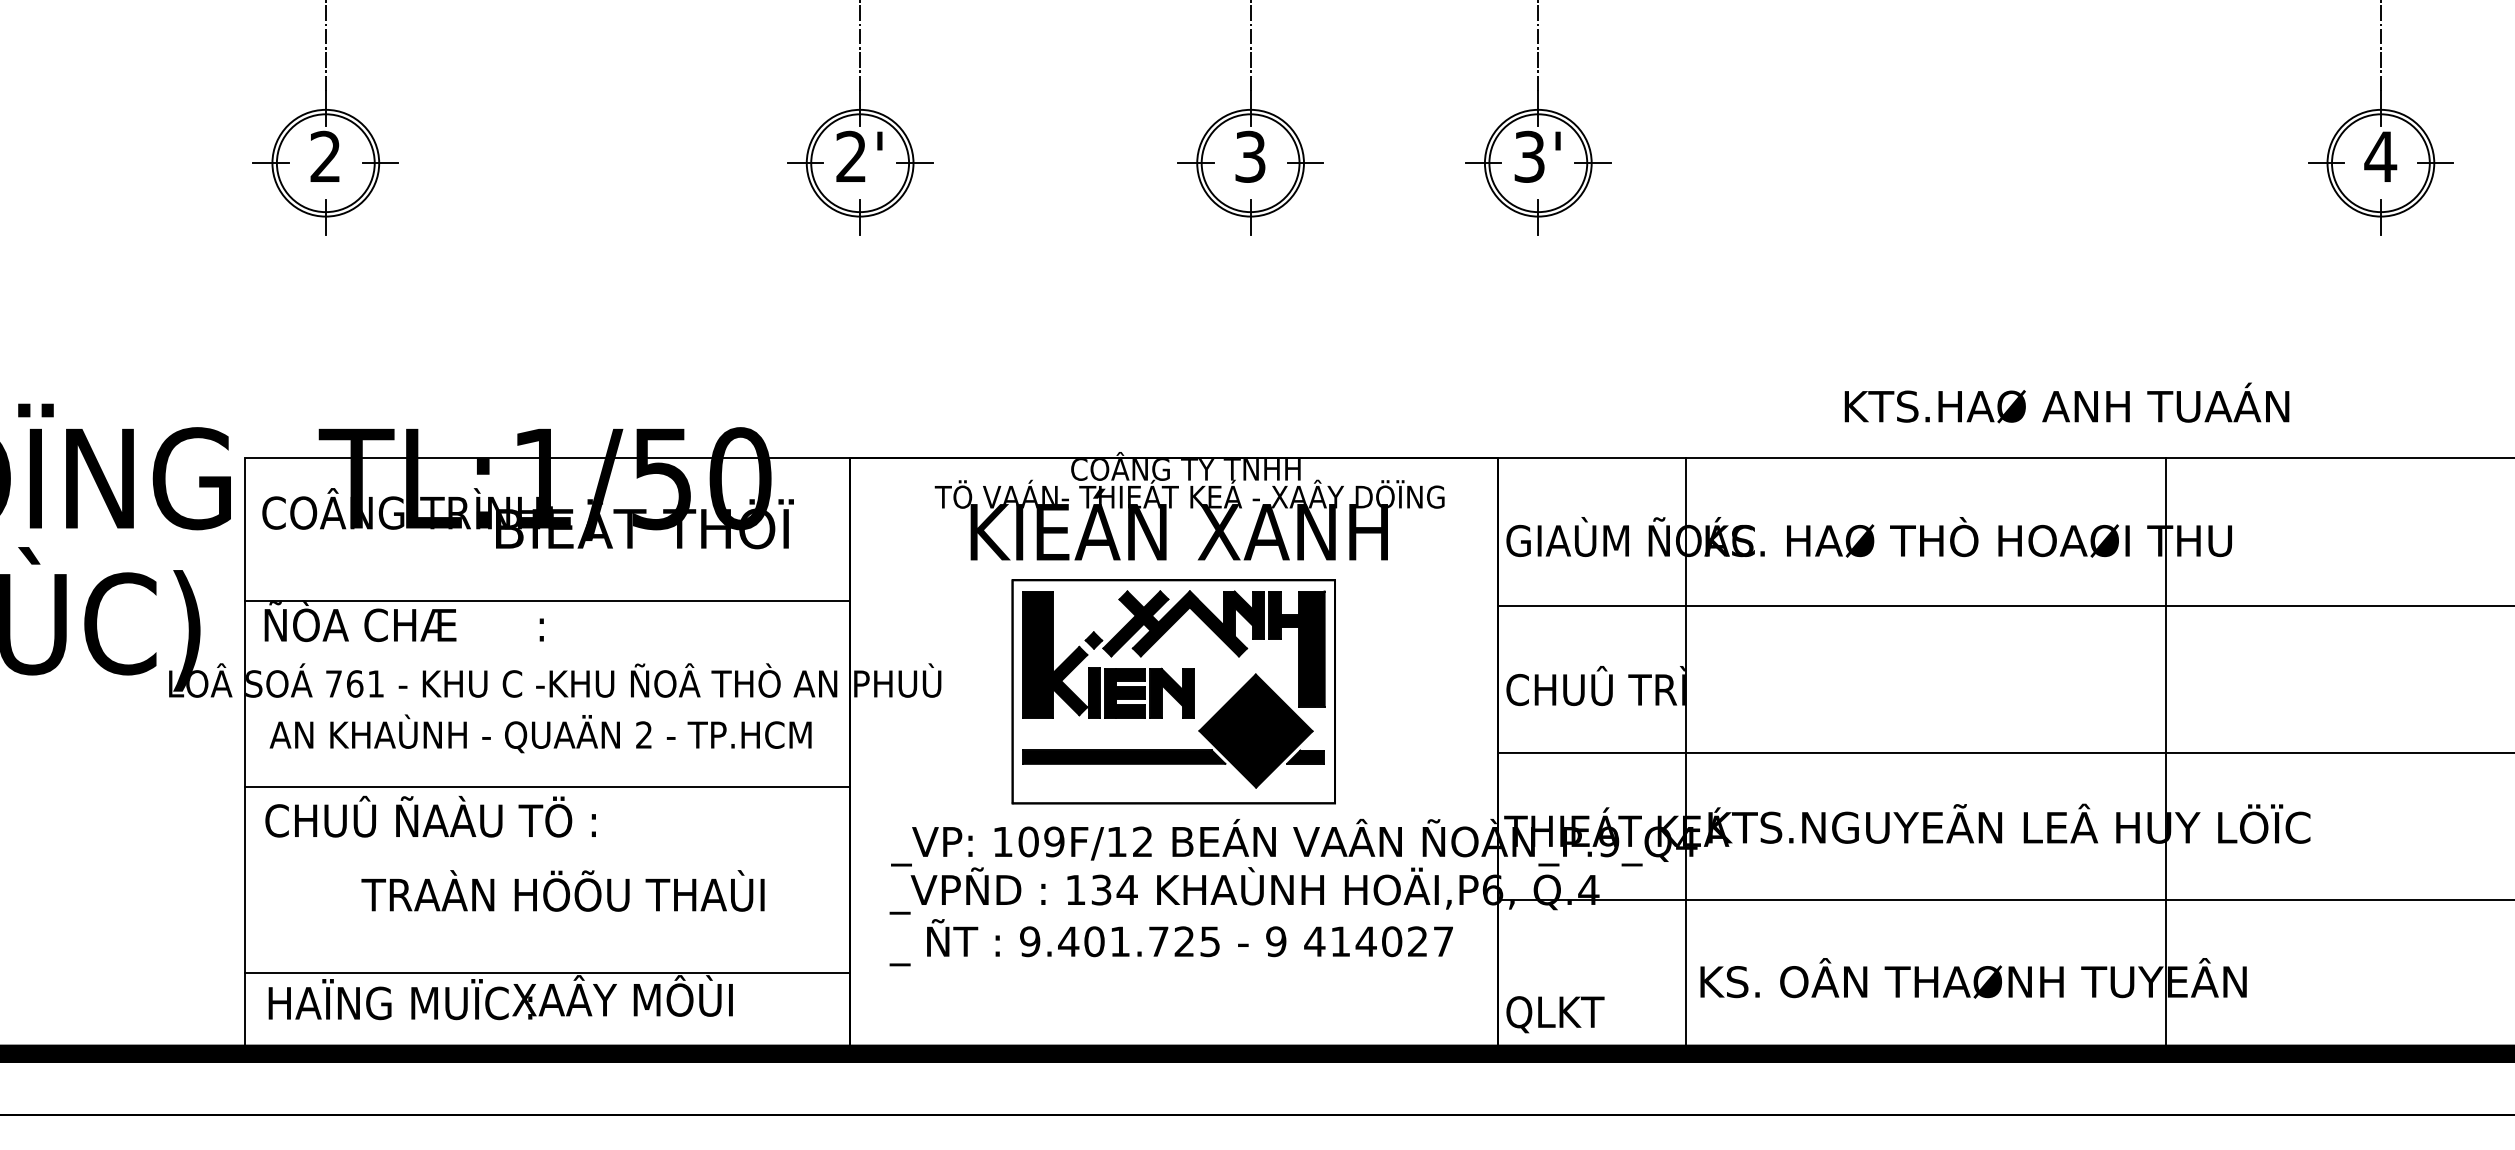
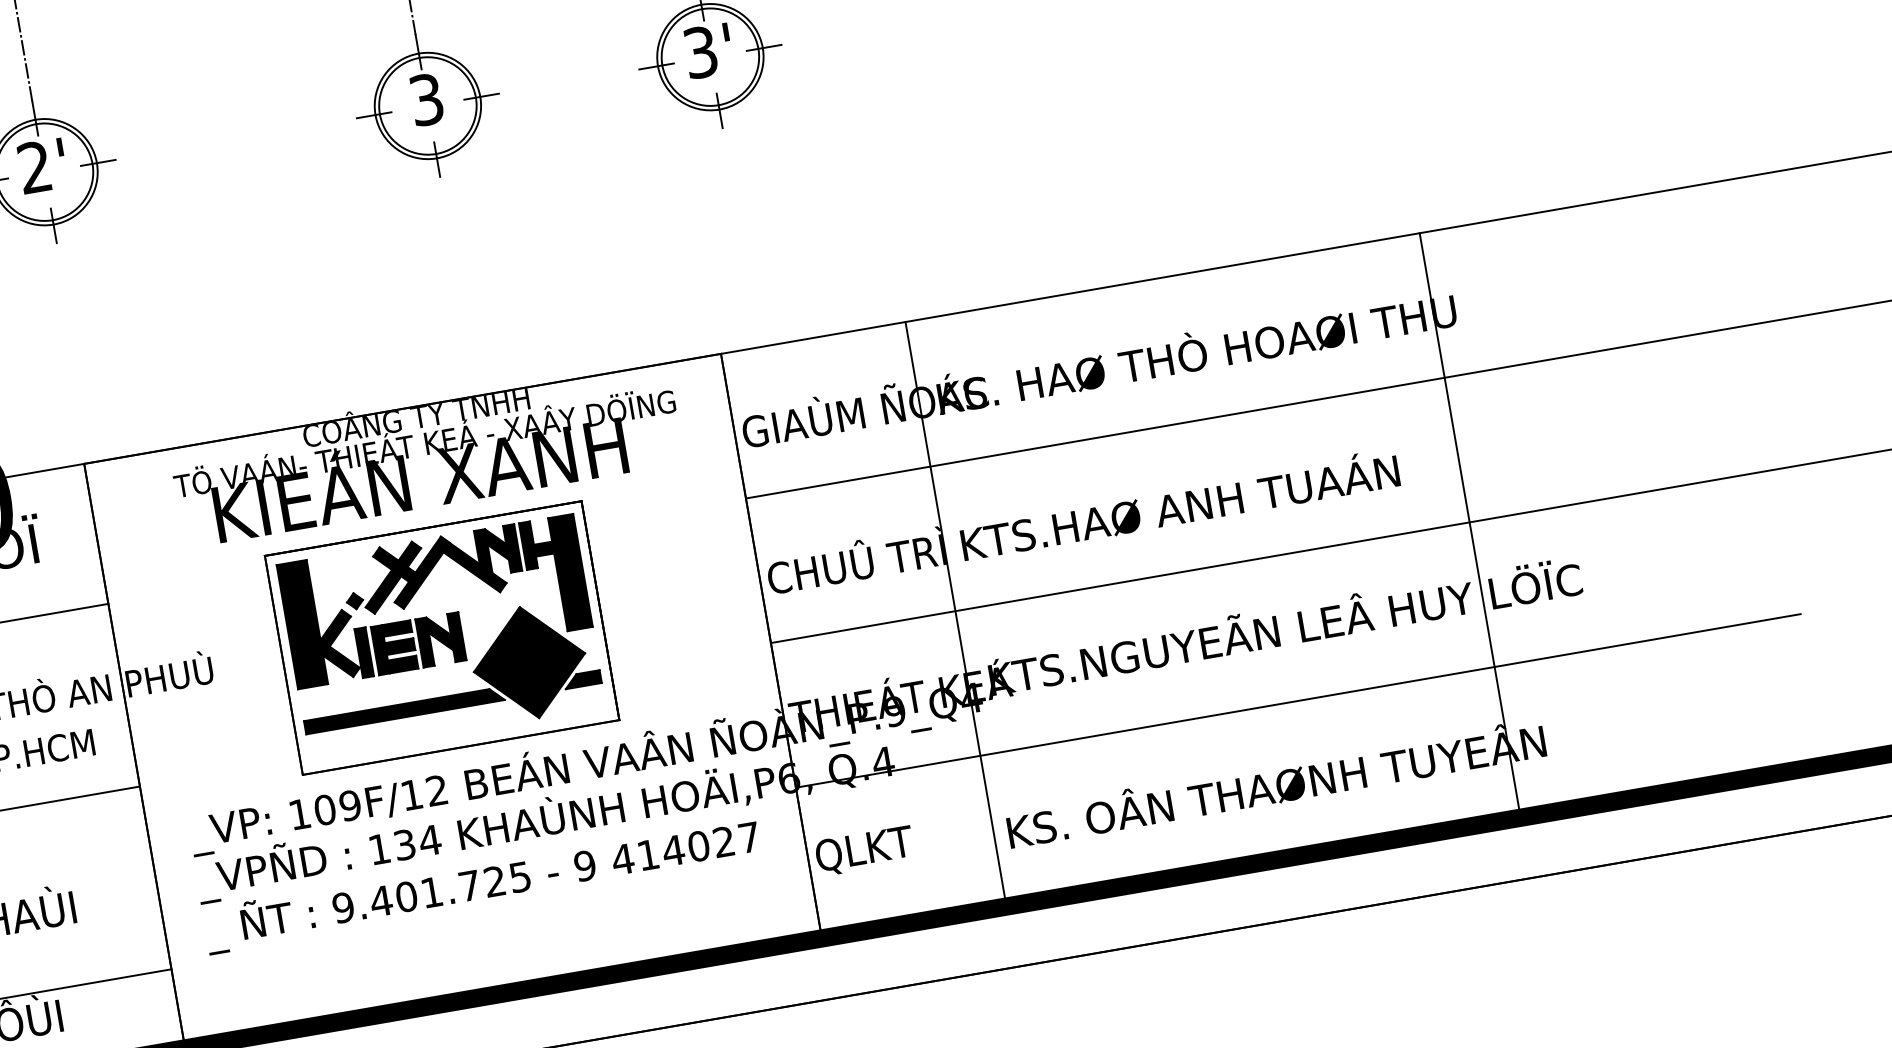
text: (2066, 402) -> (1179, 504), moved
line: (2165, 752) -> (1469, 521), moved
text: (1555, 1014) -> (864, 850), moved

